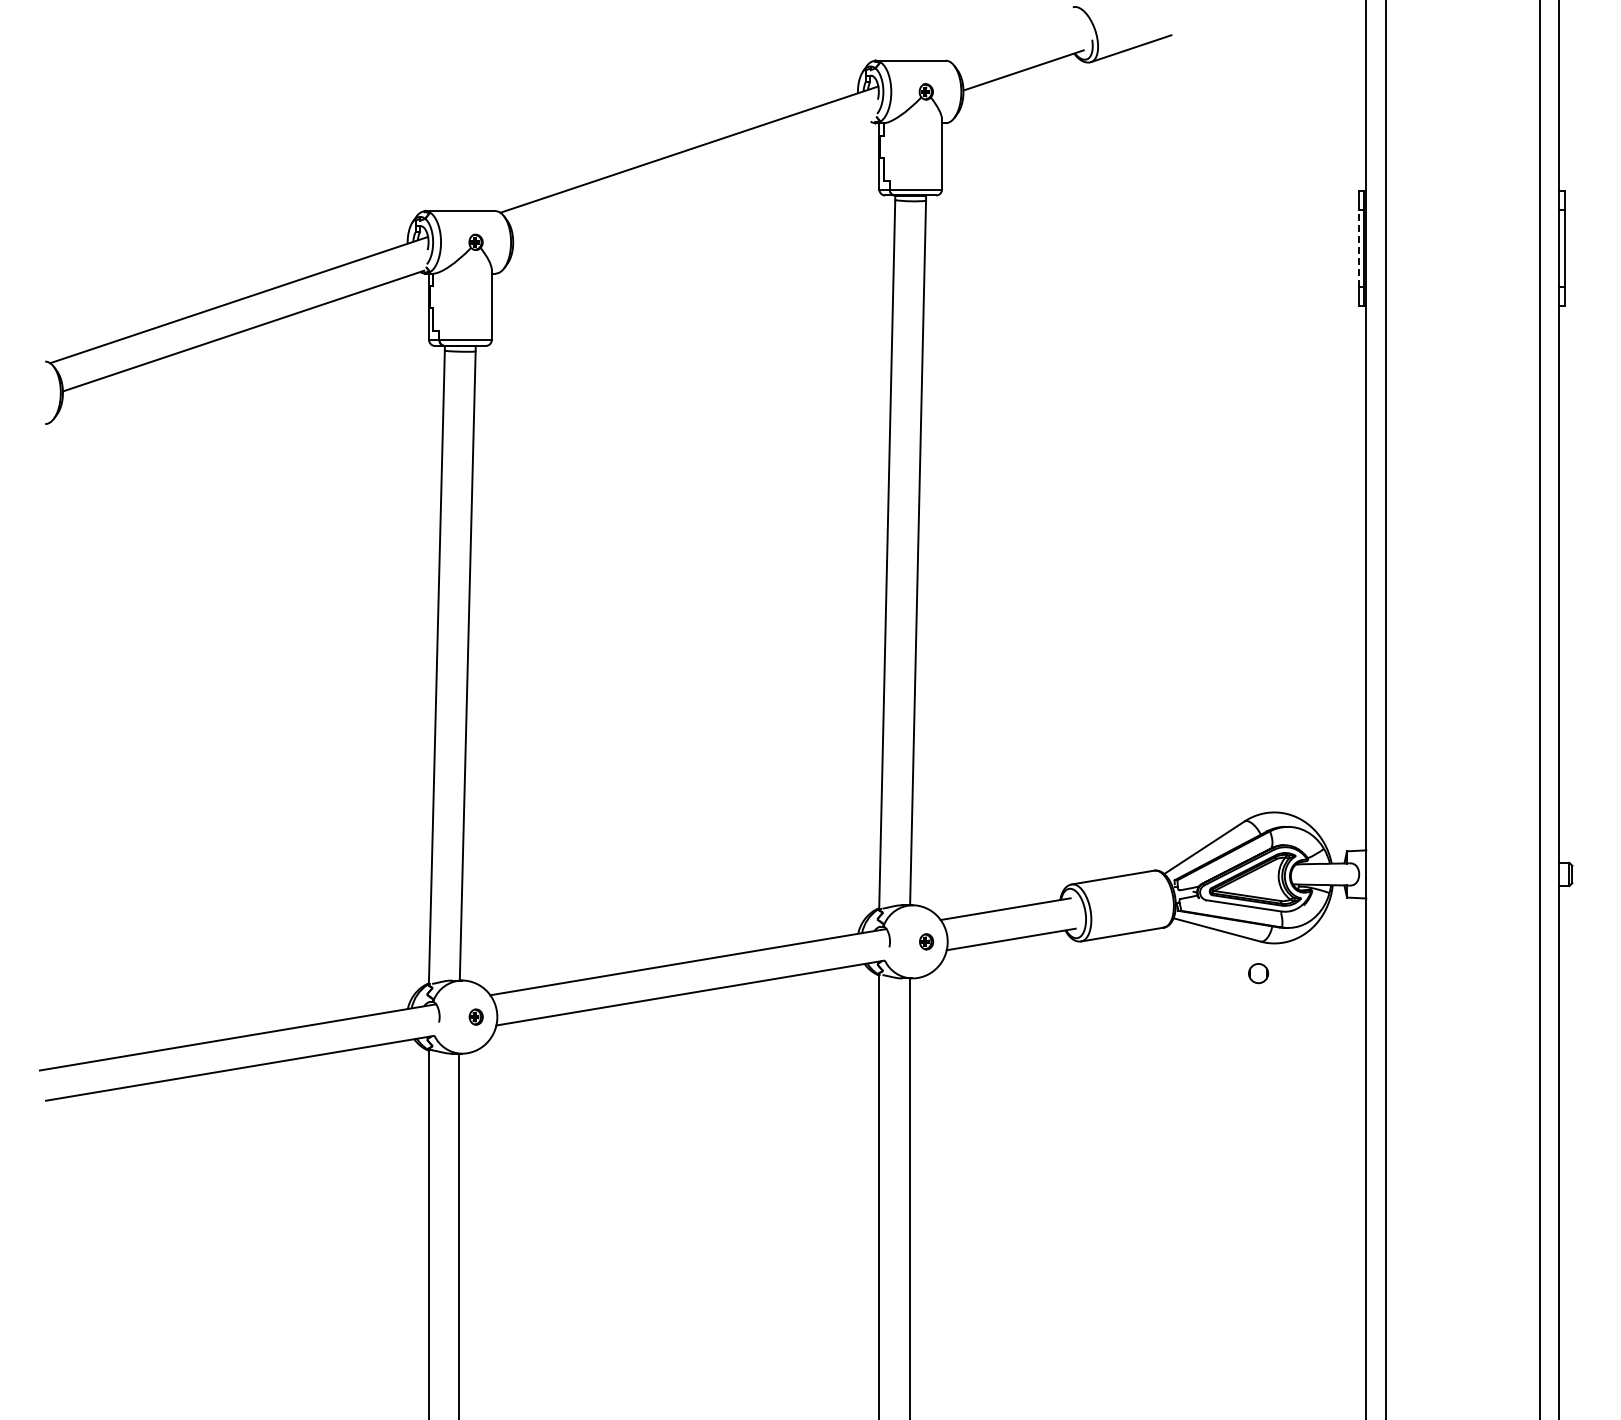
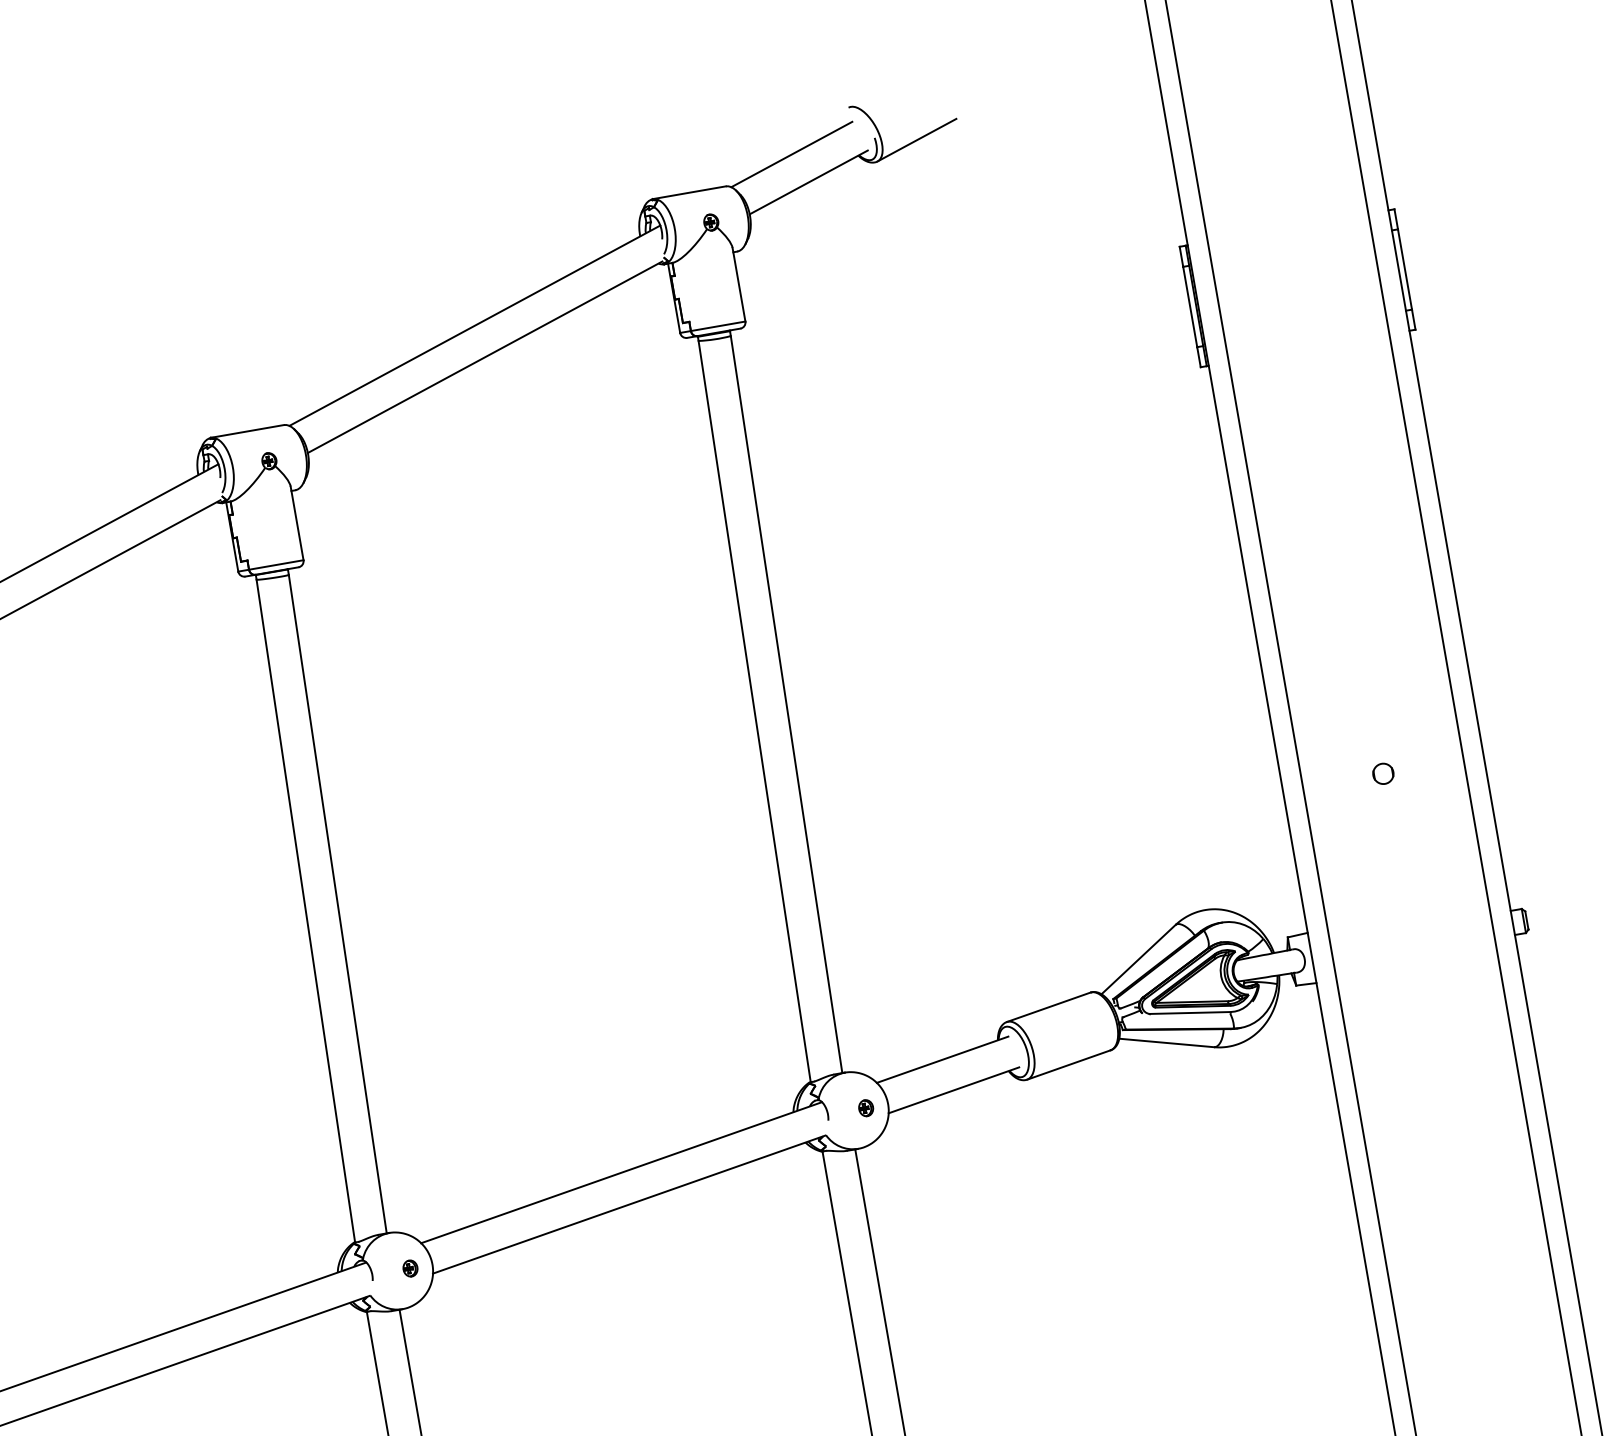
line: (1012, 41) -> (791, 154), added
line: (693, 180) -> (484, 357), added
line: (1358, 248) -> (1190, 307), dashed -> solid
circle: (1258, 973) -> (1383, 773), moved

